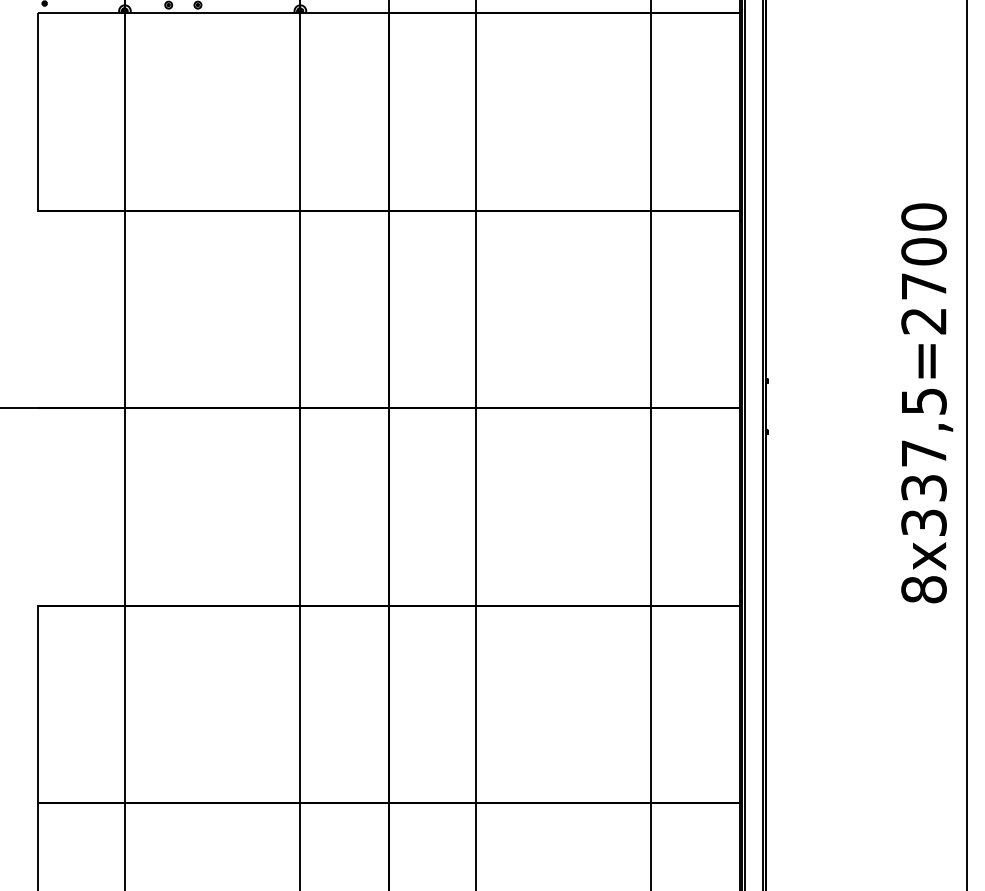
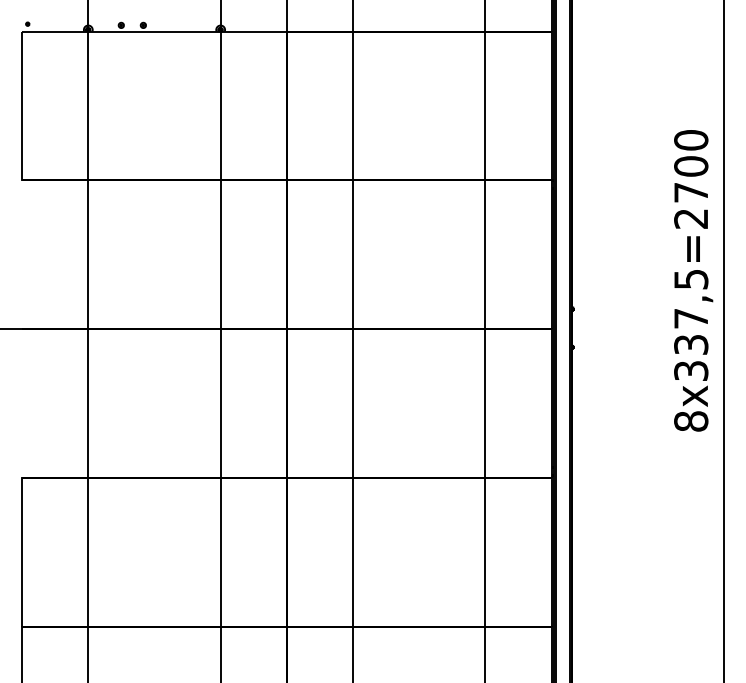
text: (927, 402) -> (693, 280), moved

